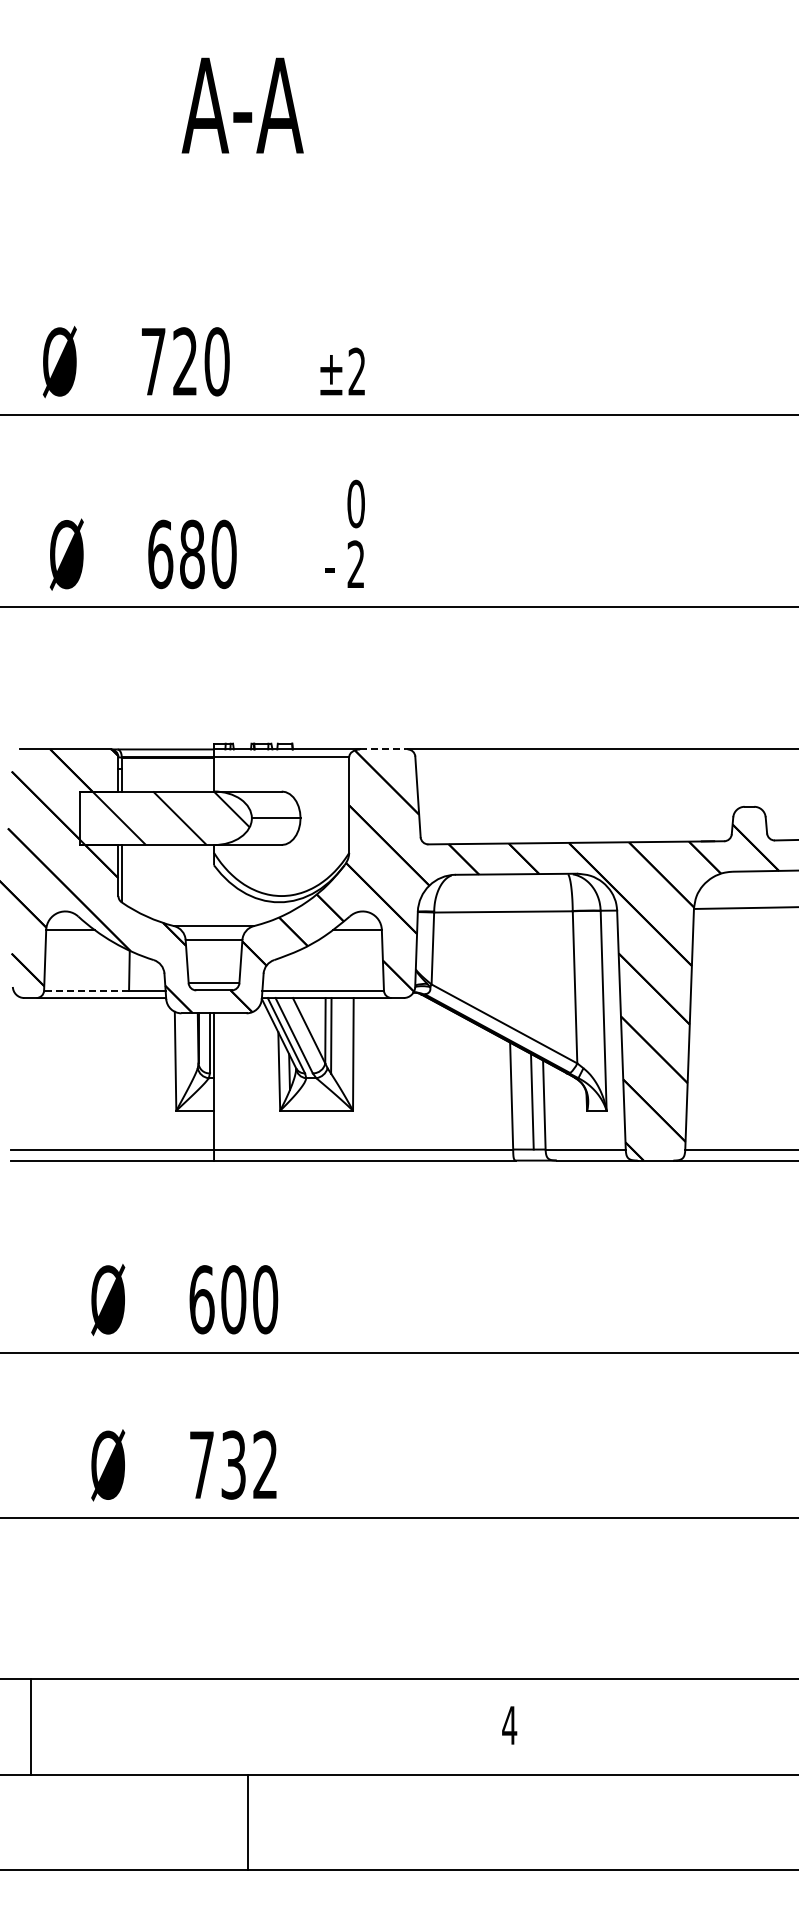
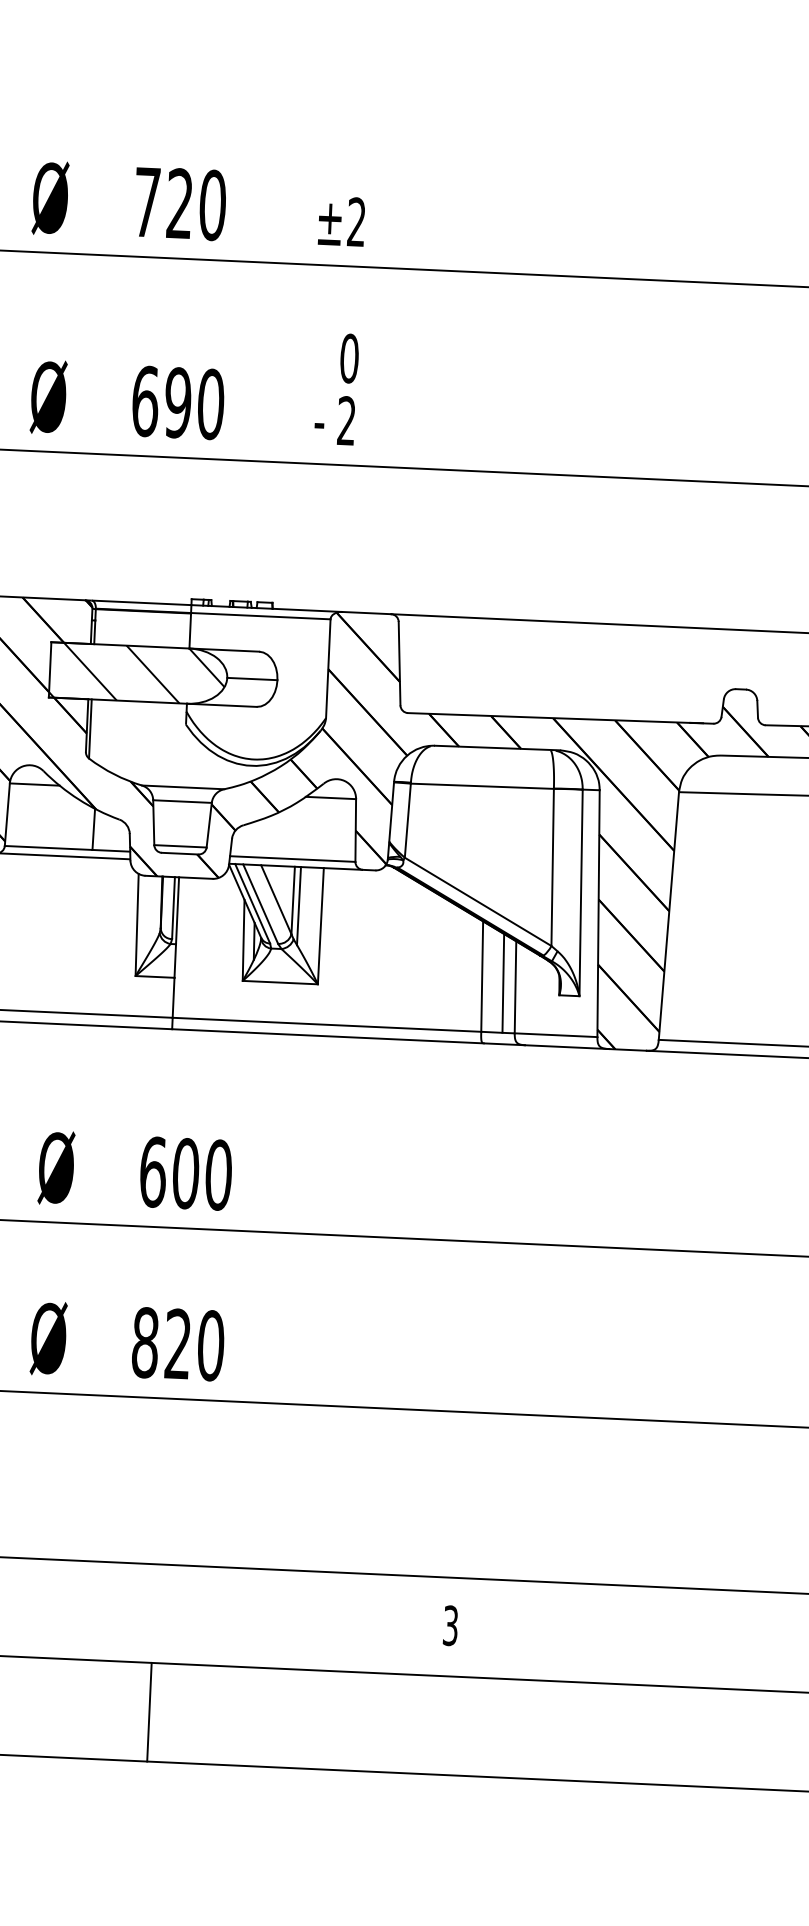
text: (191, 554) -> (177, 402), 680 -> 690
line: (383, 749) -> (366, 613), dashed -> solid
line: (86, 990) -> (48, 847), dashed -> solid
text: (233, 1464) -> (178, 1343), 732 -> 820
text: (509, 1725) -> (450, 1625), 4 -> 3
line: (248, 1822) -> (149, 1712), moved

